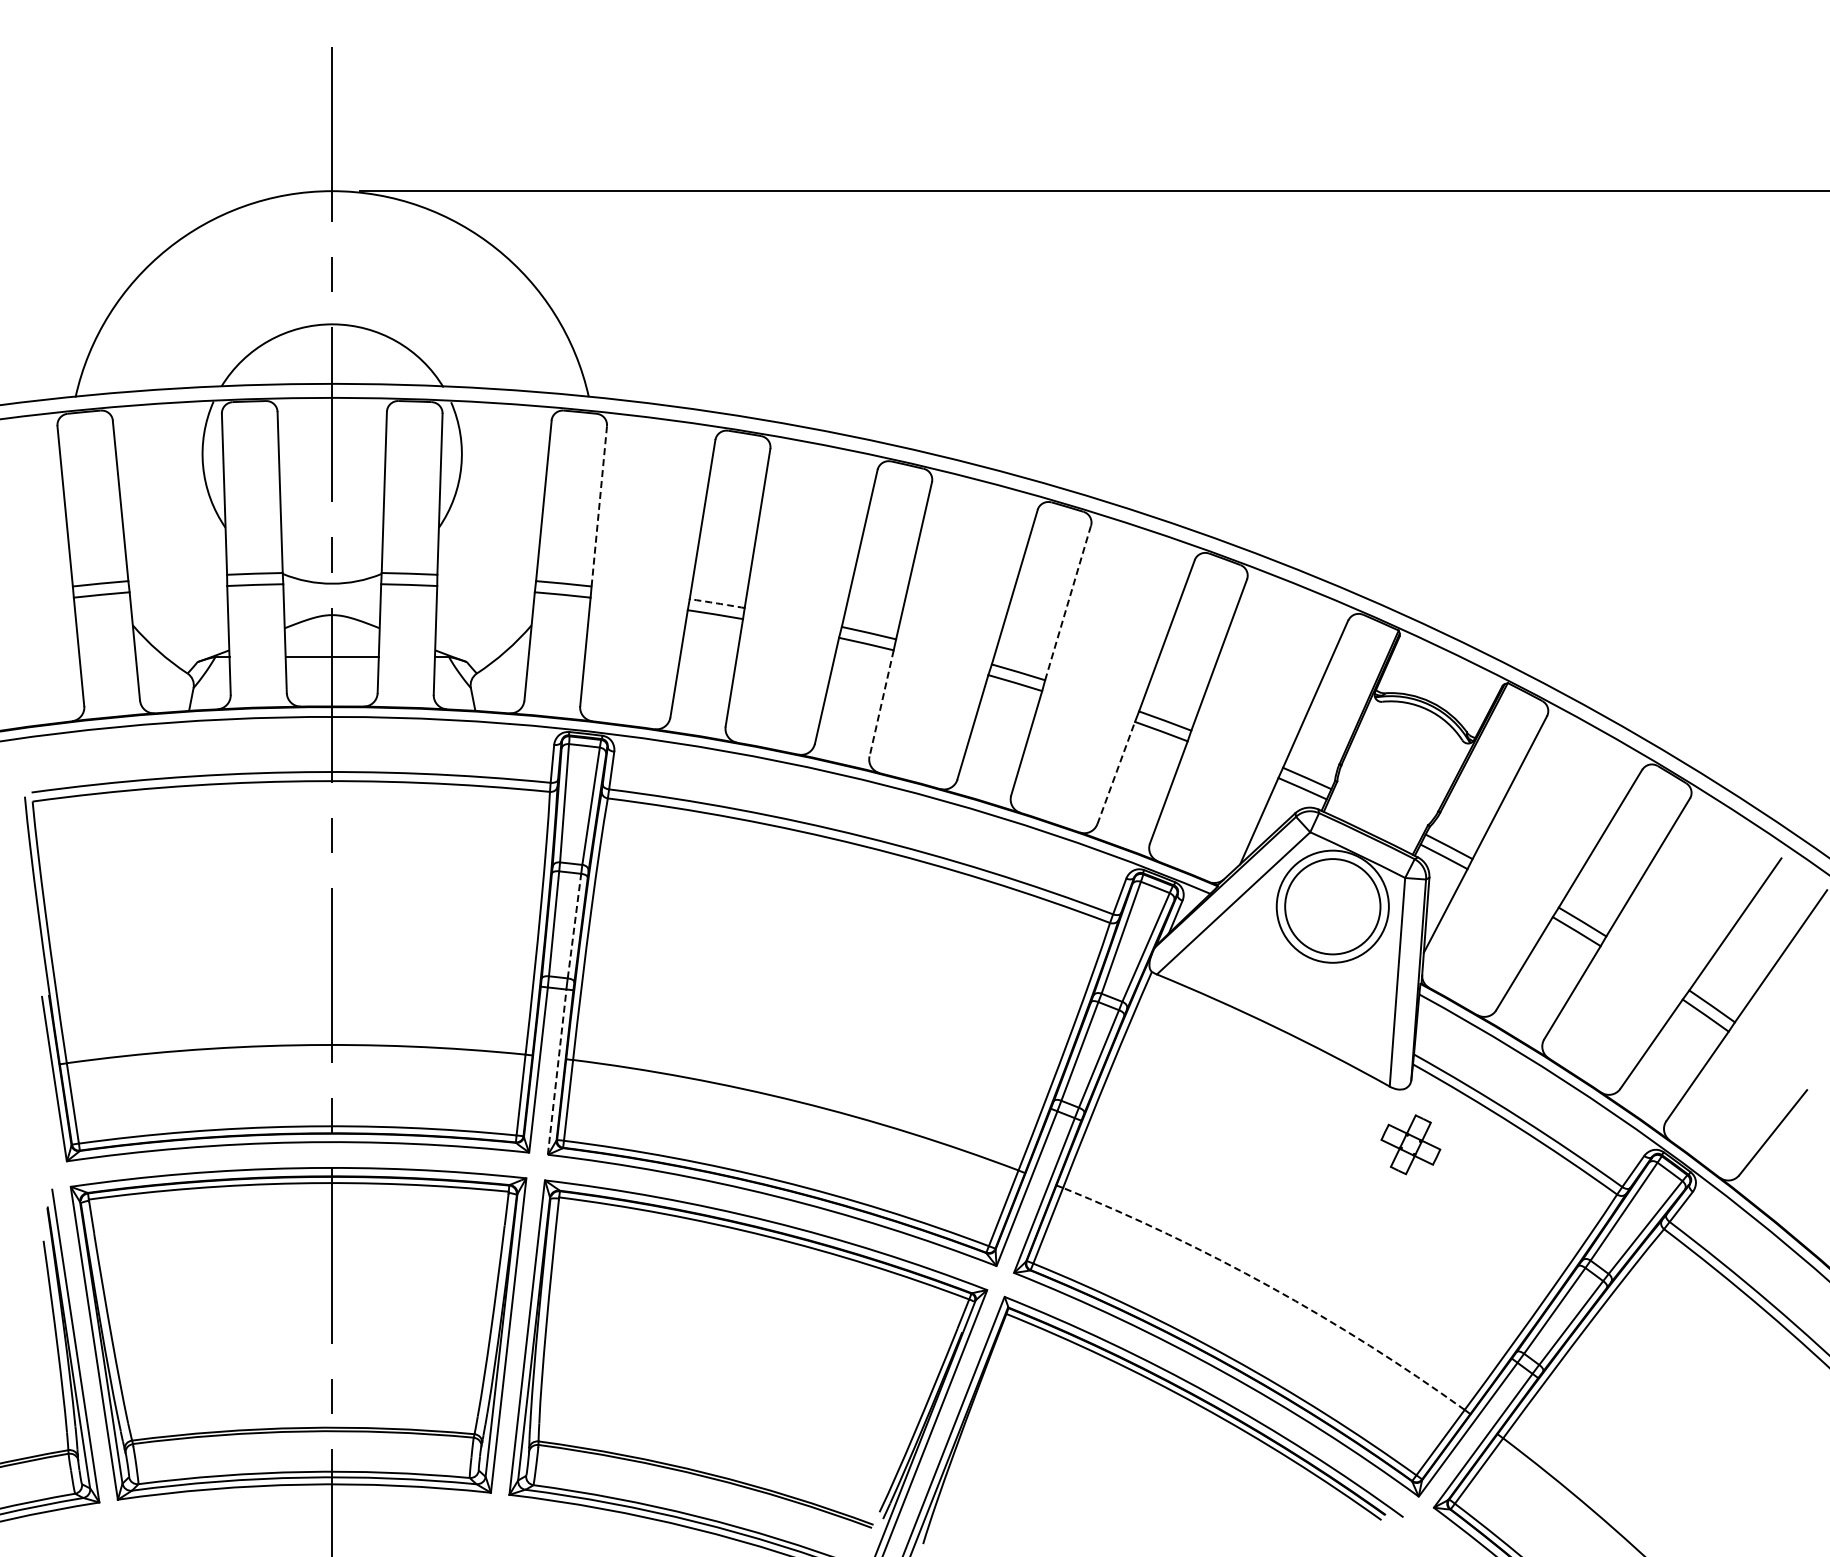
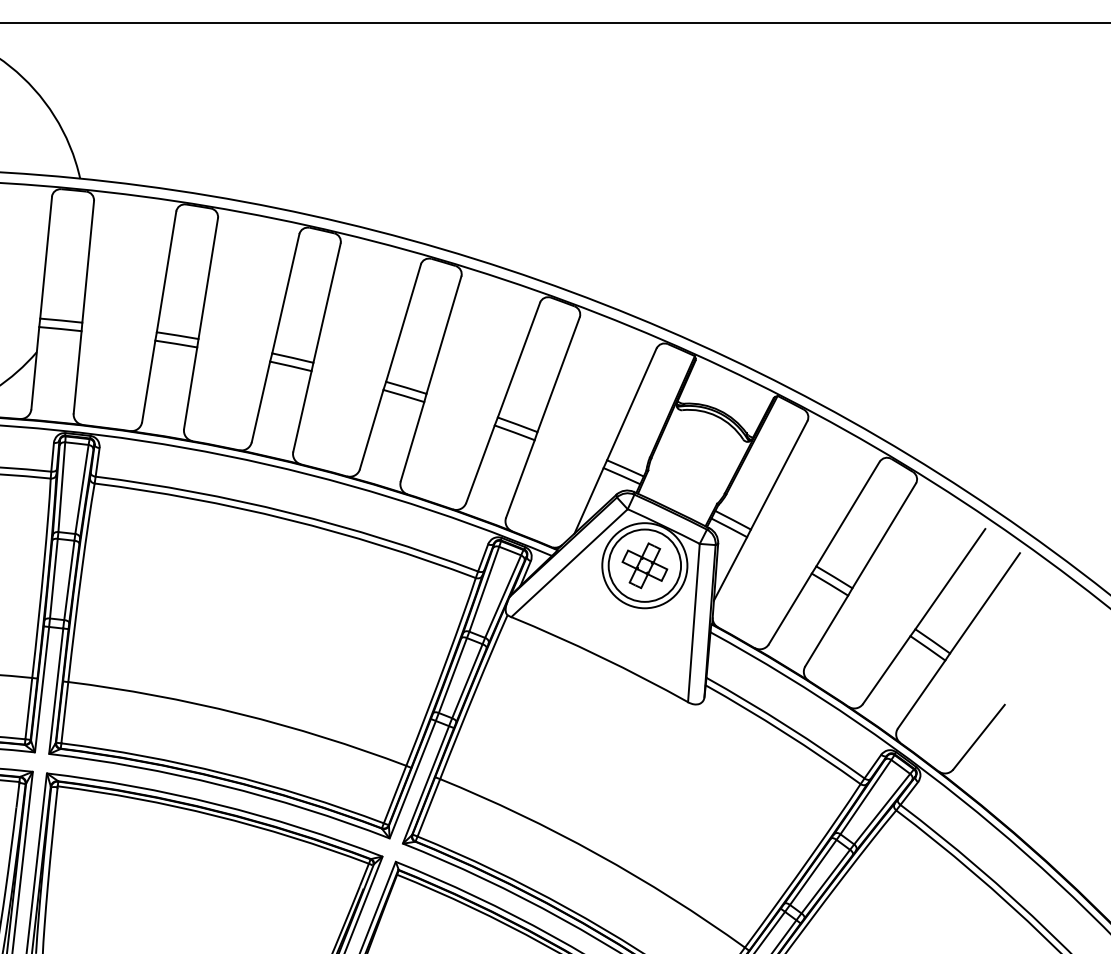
line: (599, 506) -> (88, 261), dashed -> solid
arc: (717, 603) -> (177, 335), dashed -> solid
line: (1068, 603) -> (444, 335), dashed -> solid
line: (881, 703) -> (302, 411), dashed -> solid
line: (1116, 772) -> (480, 463), dashed -> solid
line: (574, 926) -> (69, 580), dashed -> solid
line: (557, 1071) -> (56, 690), dashed -> solid
part: (1410, 1144) -> (644, 565), moved
arc: (1270, 1286) -> (597, 853), dashed -> solid

